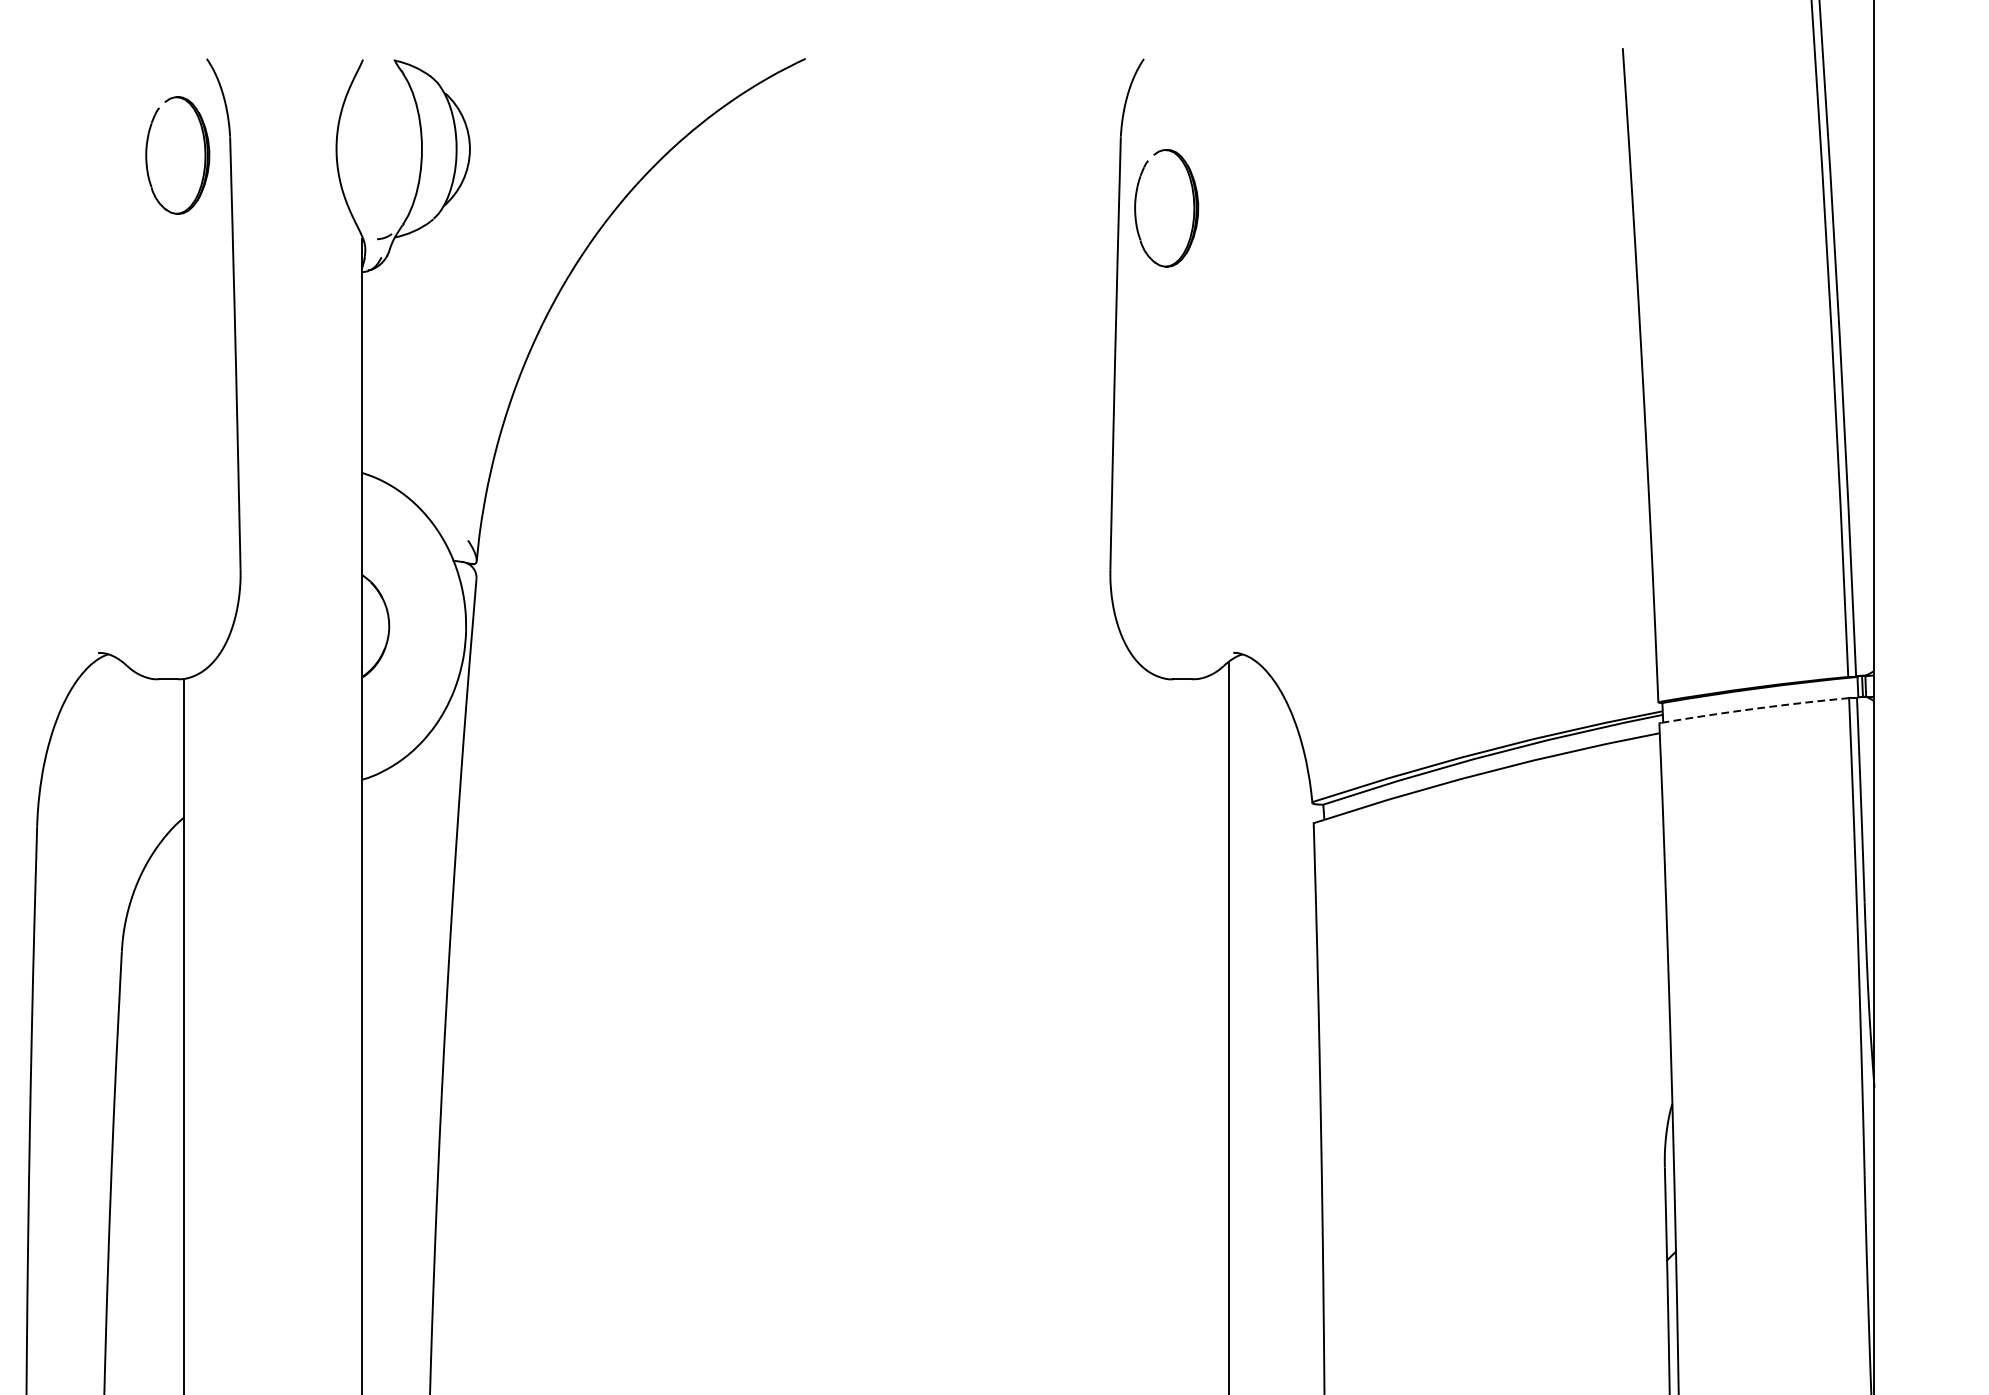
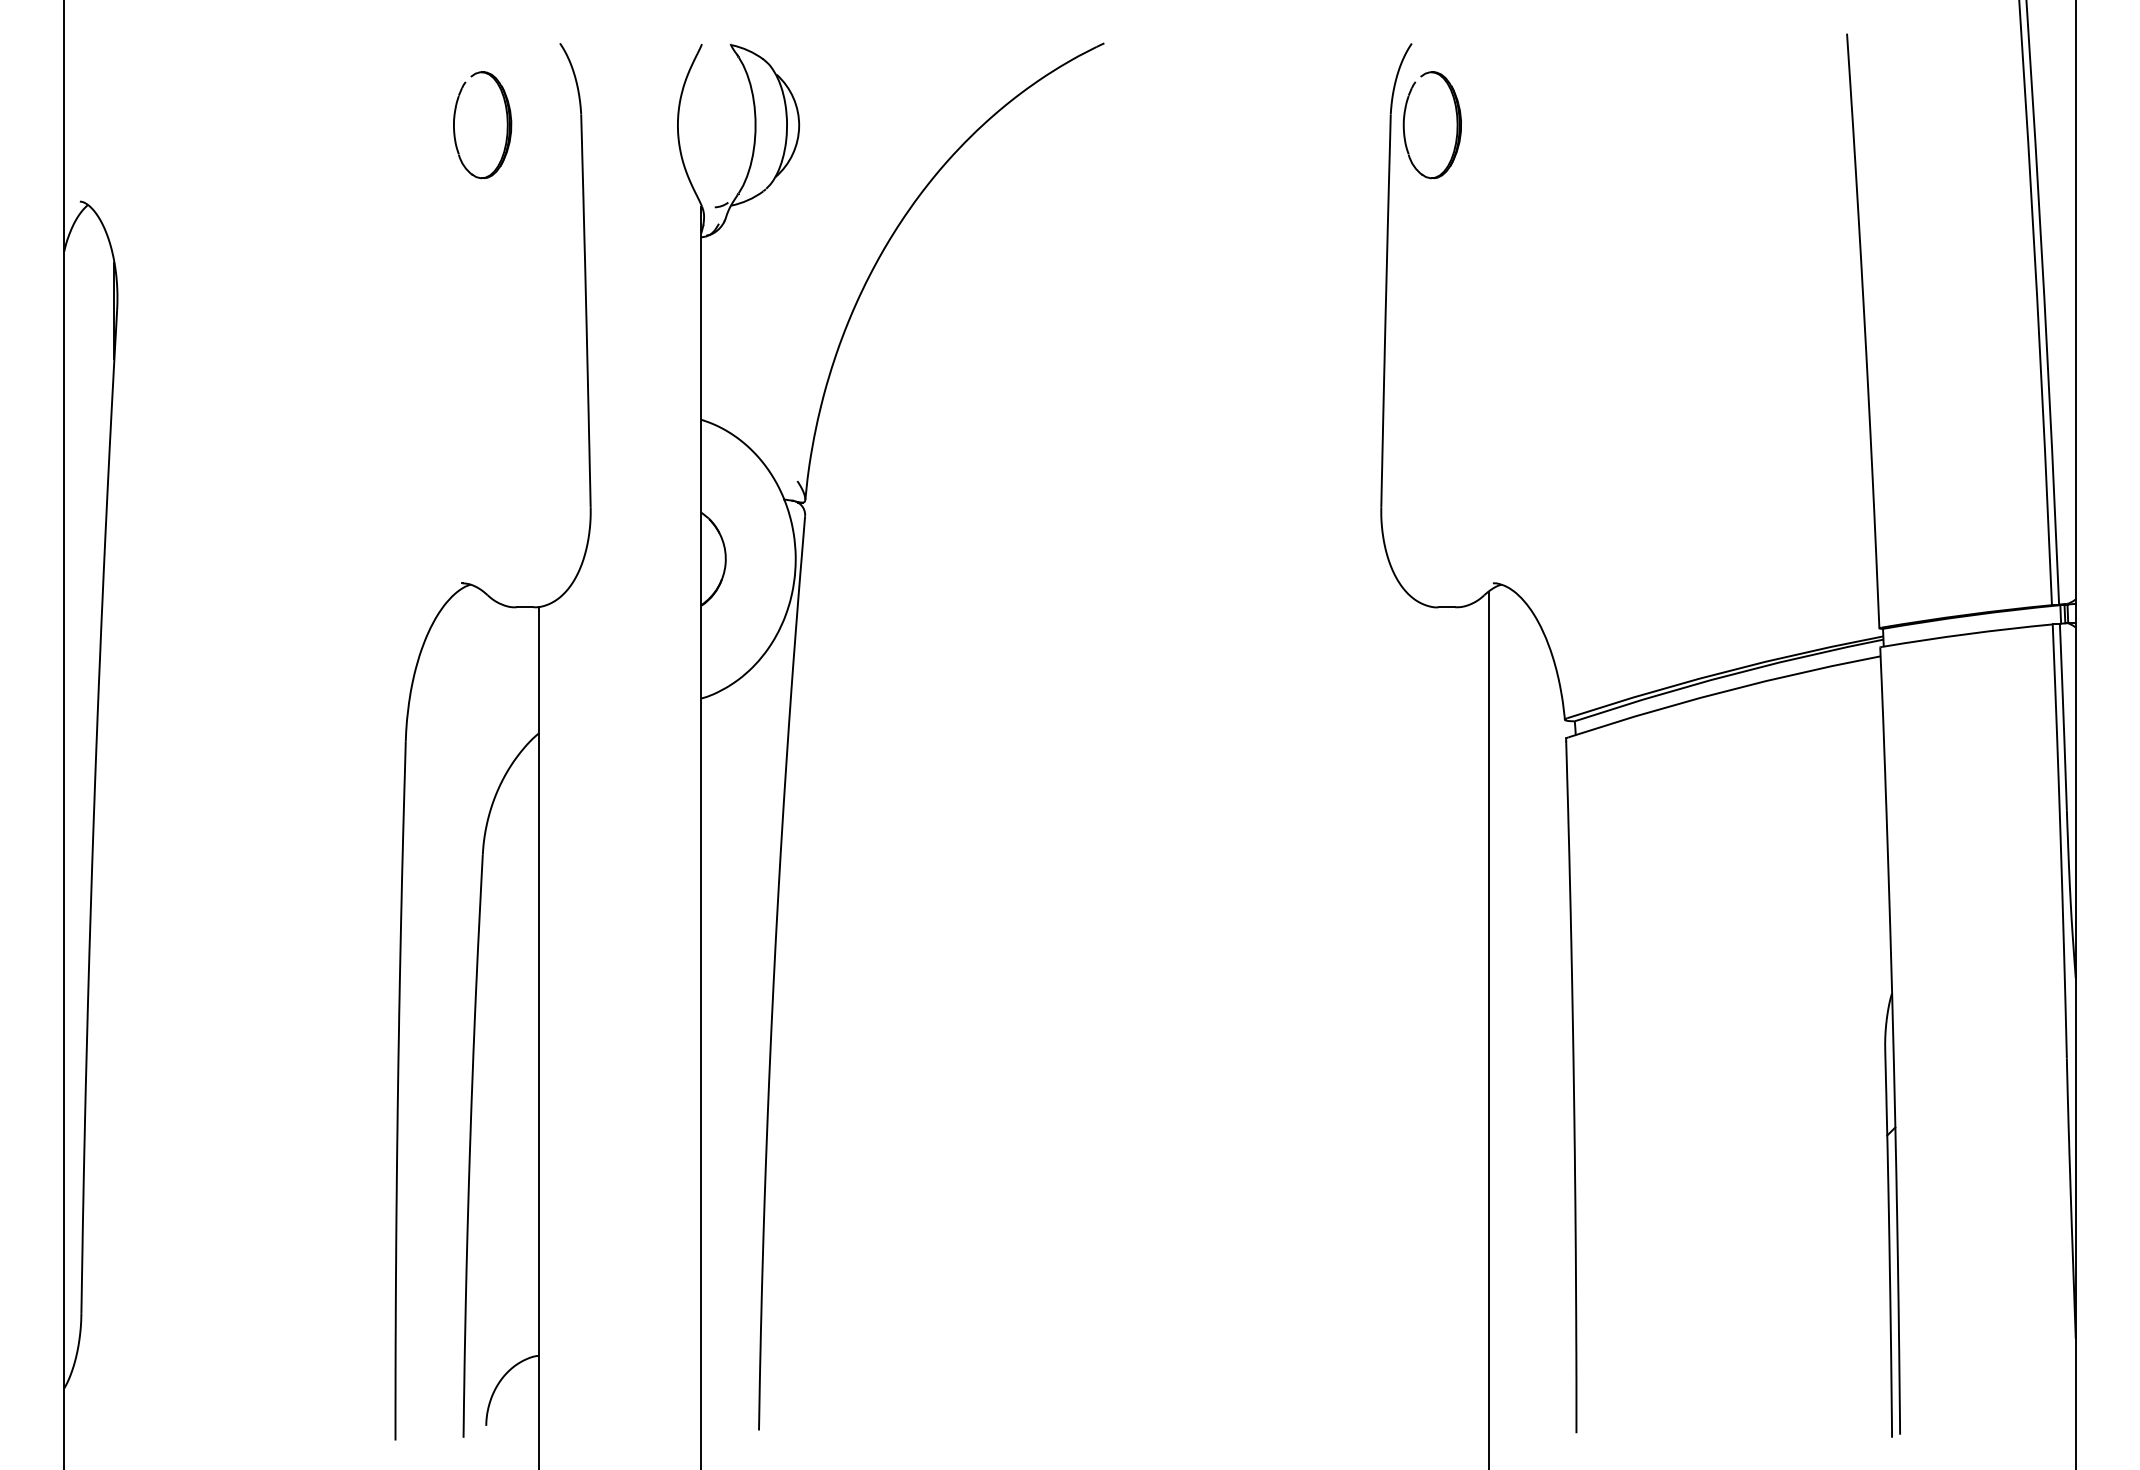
part: (204, 155) -> (506, 125), moved
part: (1193, 208) -> (1456, 125), moved
arc: (1755, 709) -> (1967, 634), dashed -> solid

